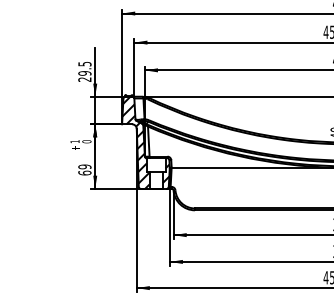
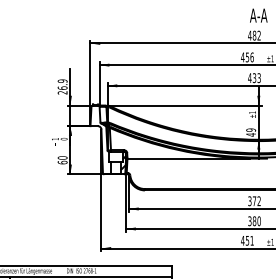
text: (84, 68) -> (62, 84), 29.5 -> 26.9
hatch: (135, 142) -> (100, 139), removed
text: (84, 166) -> (62, 157), 69 -> 60

